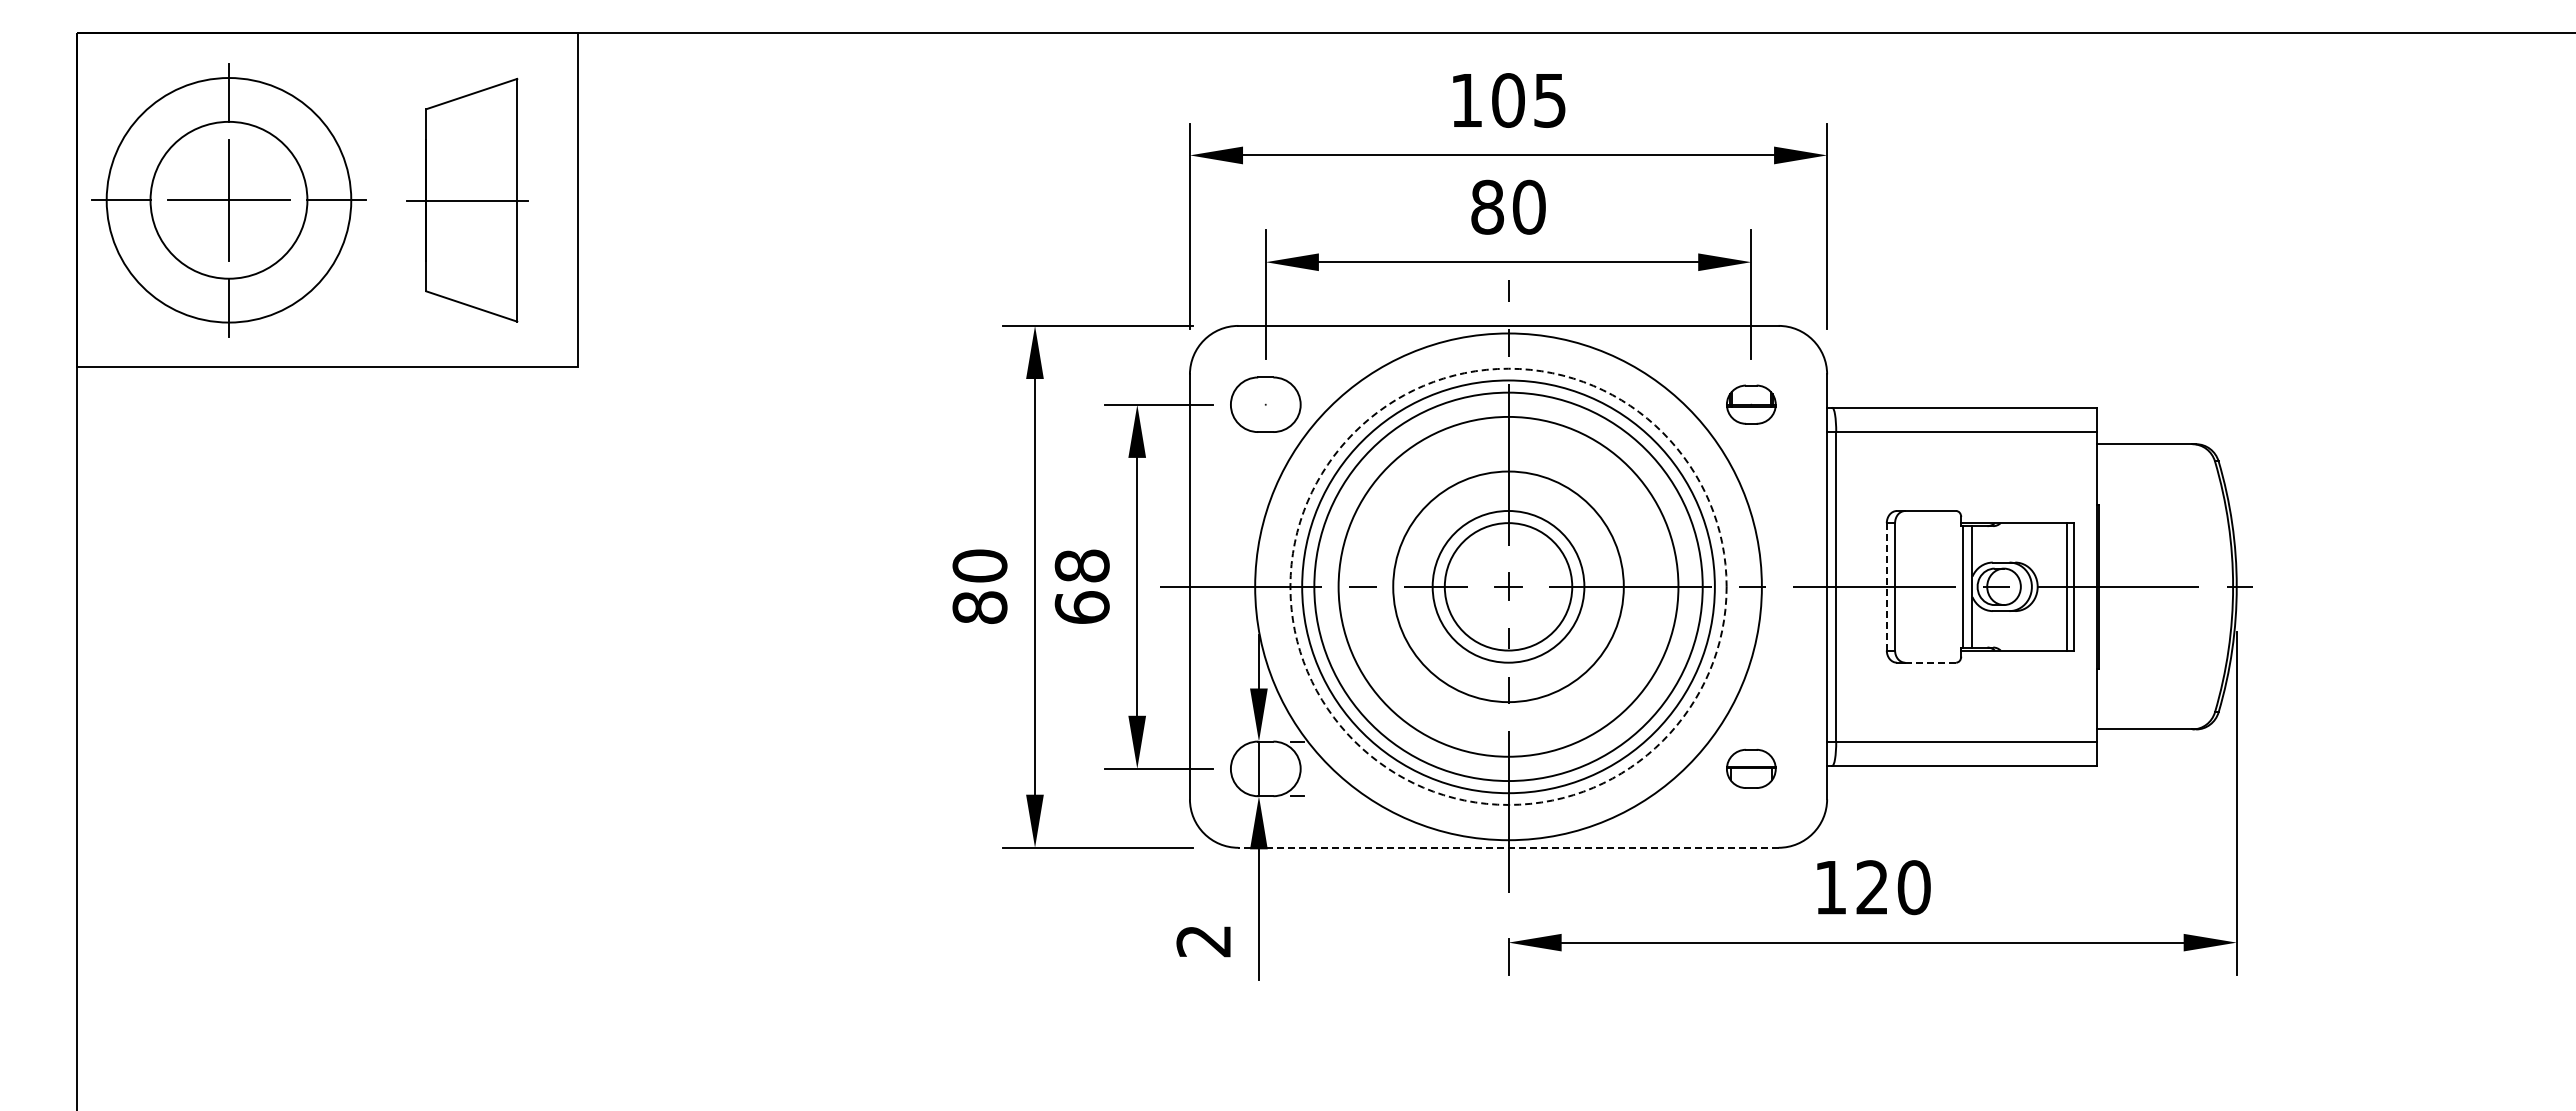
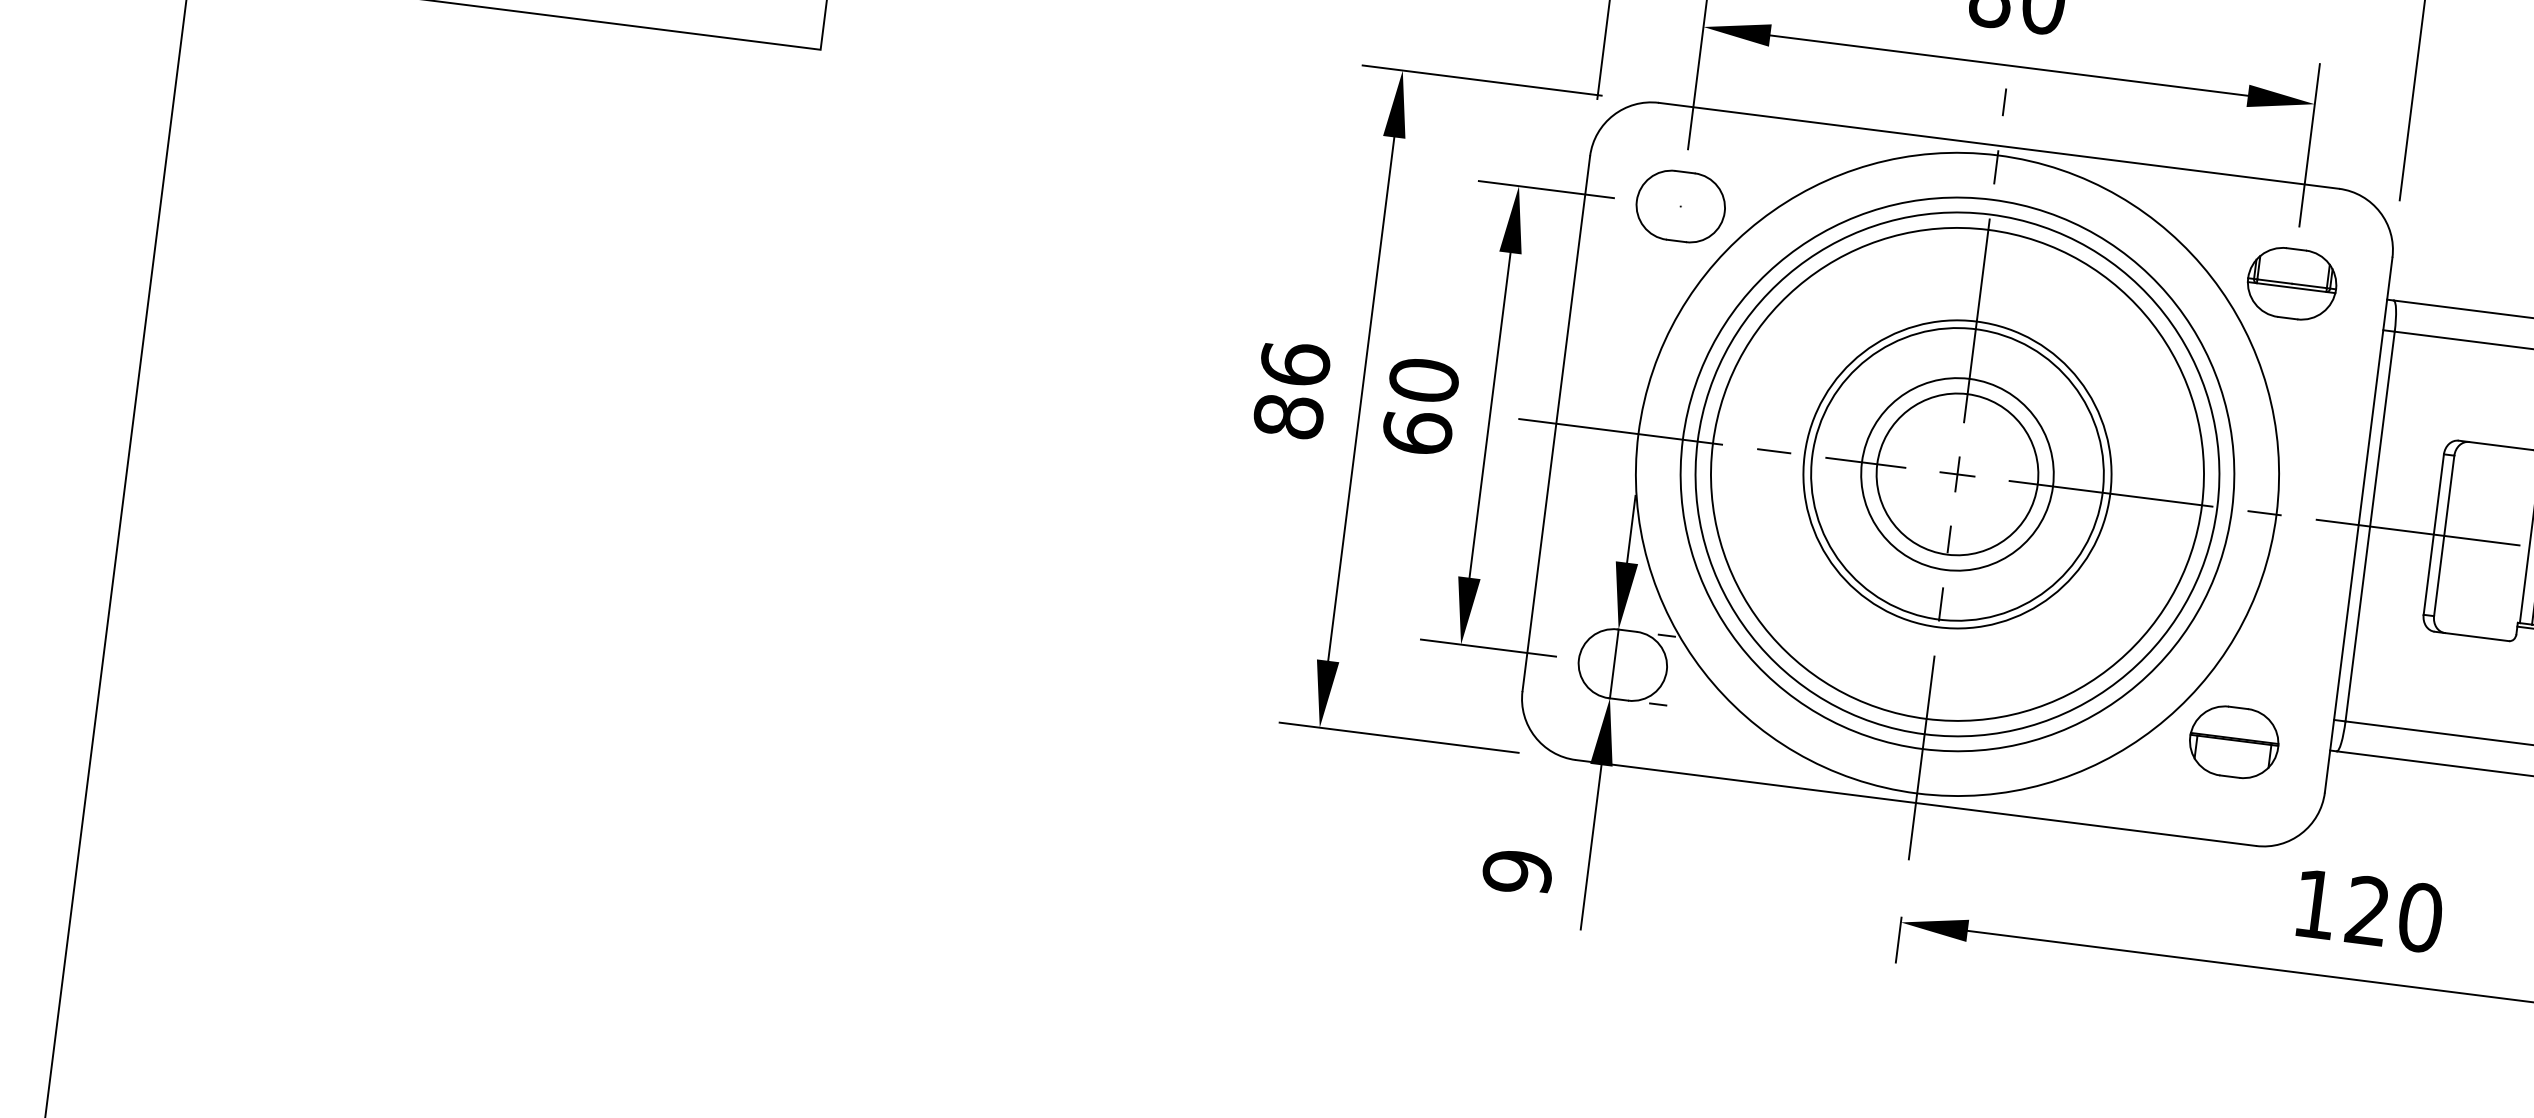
part: (1751, 404) -> (2292, 283), size x1.43
text: (979, 565) -> (1294, 363), 80 -> 86
text: (1082, 565) -> (1424, 379), 68 -> 60
circle: (1508, 586) -> (1957, 473), dashed -> solid
circle: (1508, 586) -> (1957, 473), size x0.71
line: (1886, 586) -> (2433, 534), dashed -> solid
line: (1931, 662) -> (2478, 636), dashed -> solid
part: (1751, 768) -> (2234, 741), size x1.43
line: (1508, 847) -> (1915, 802), dashed -> solid
text: (1203, 940) -> (1517, 871), 2 -> 9

